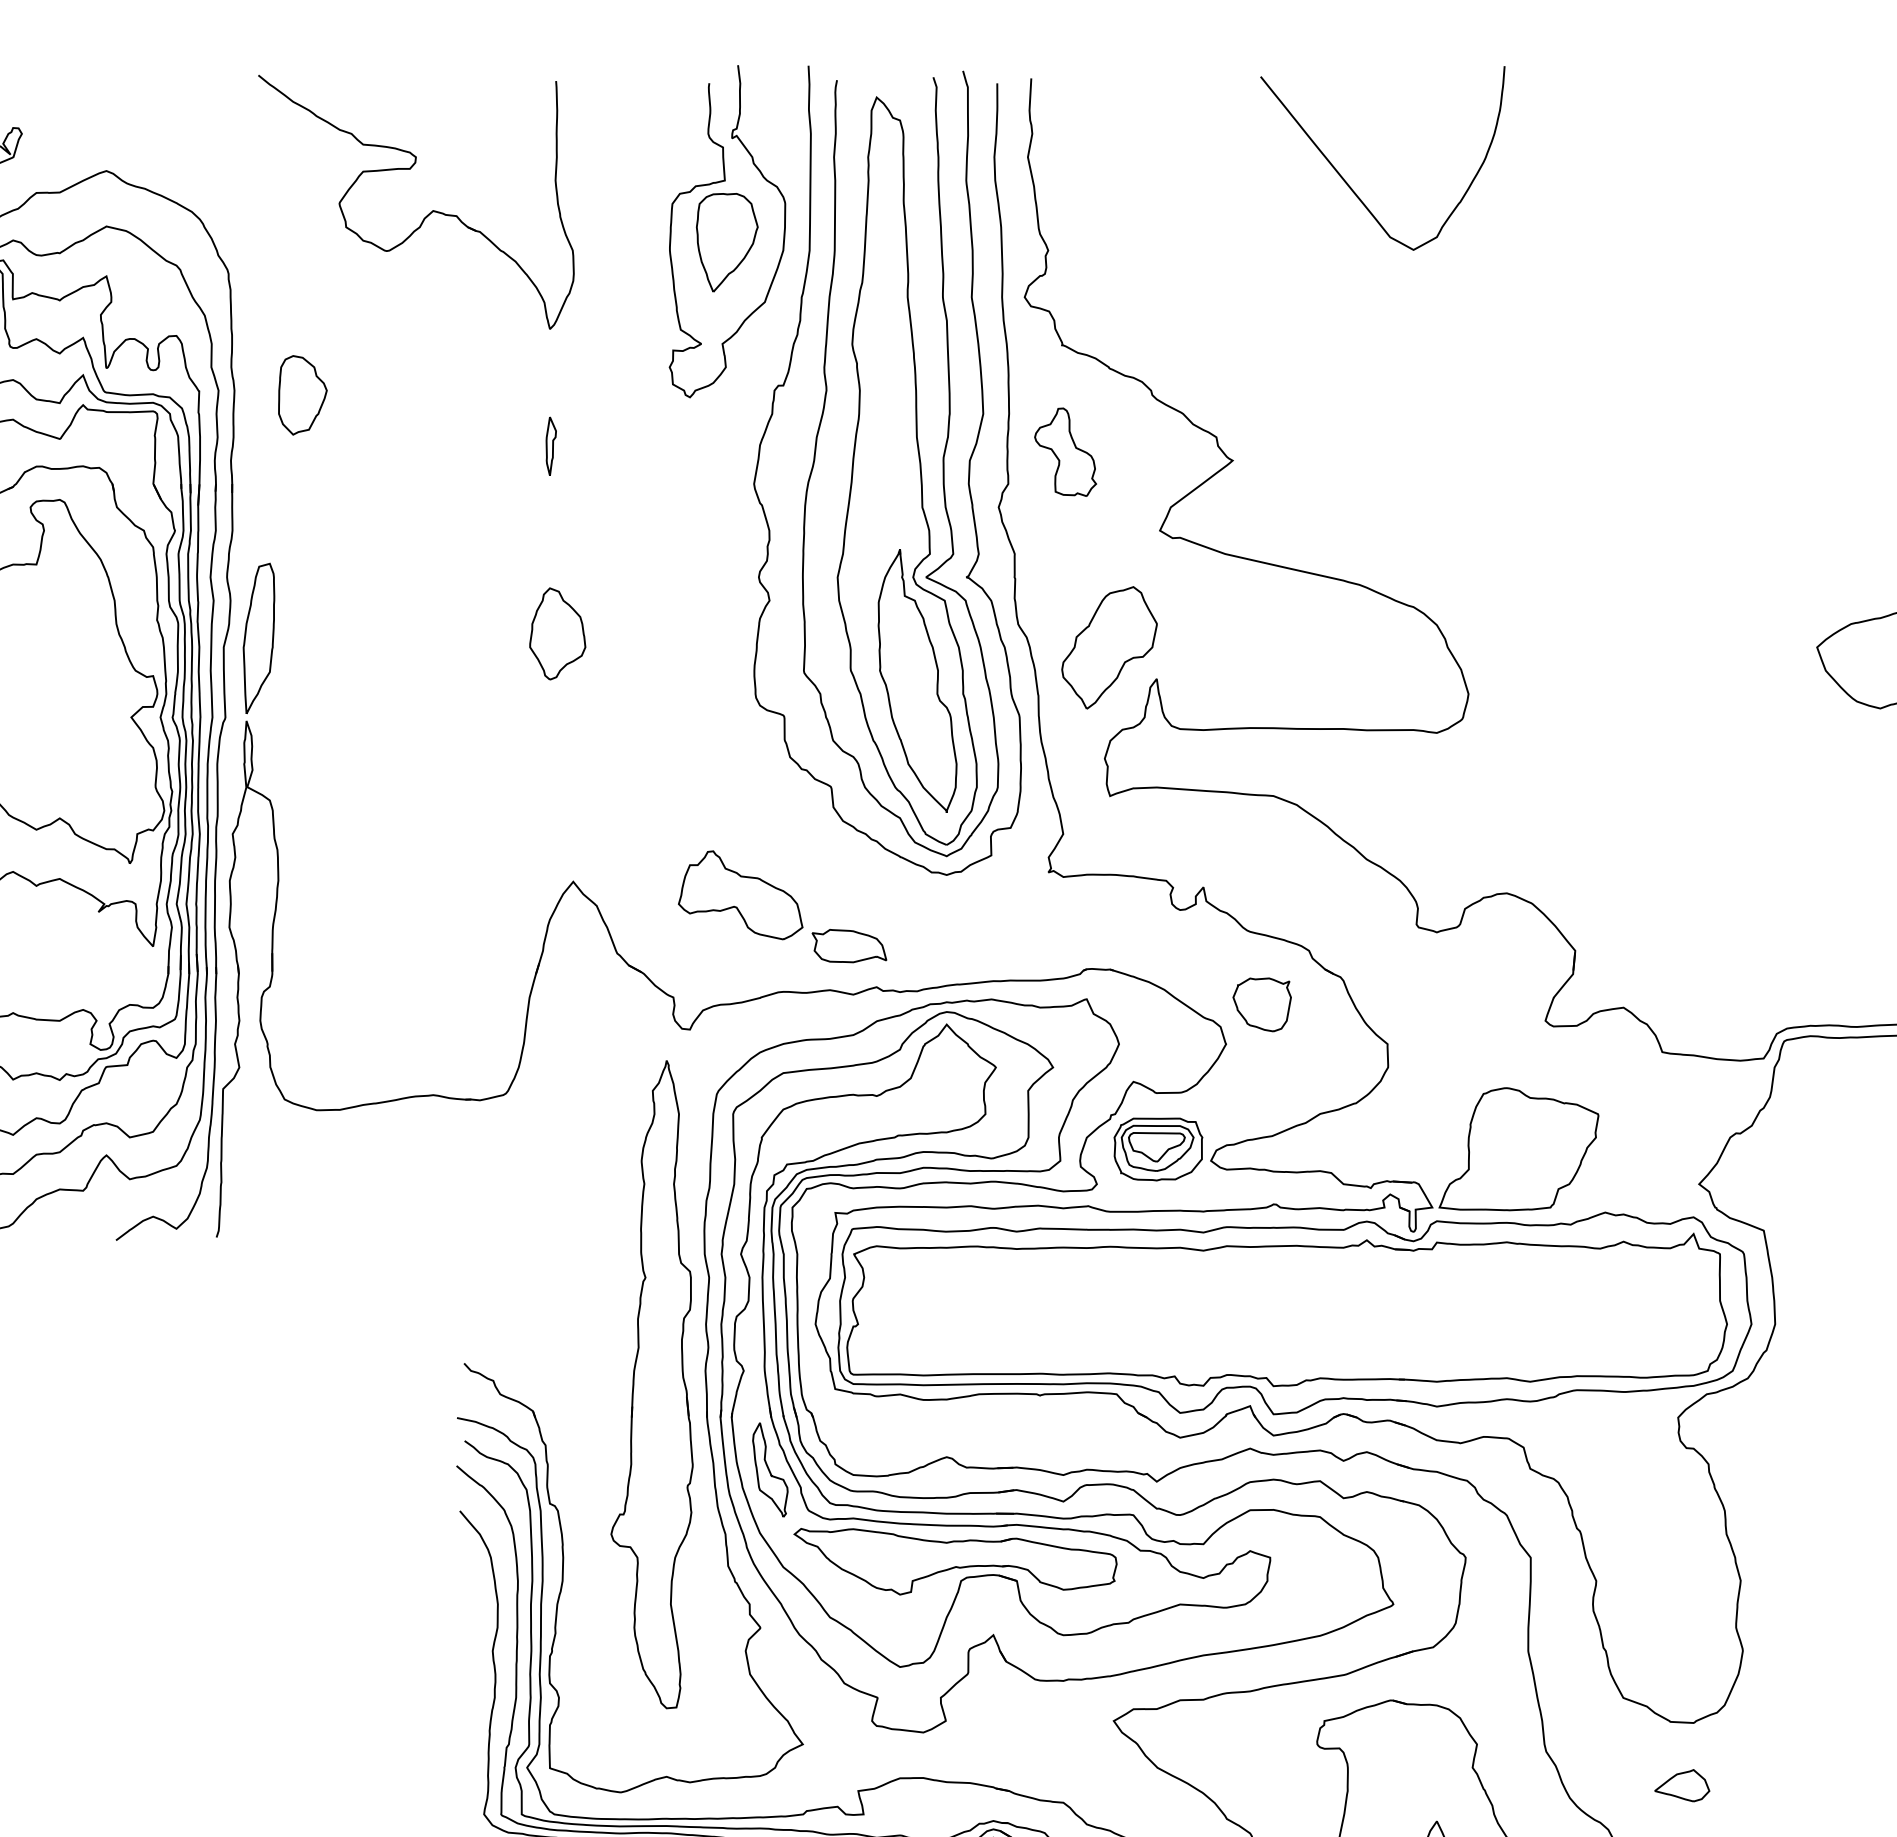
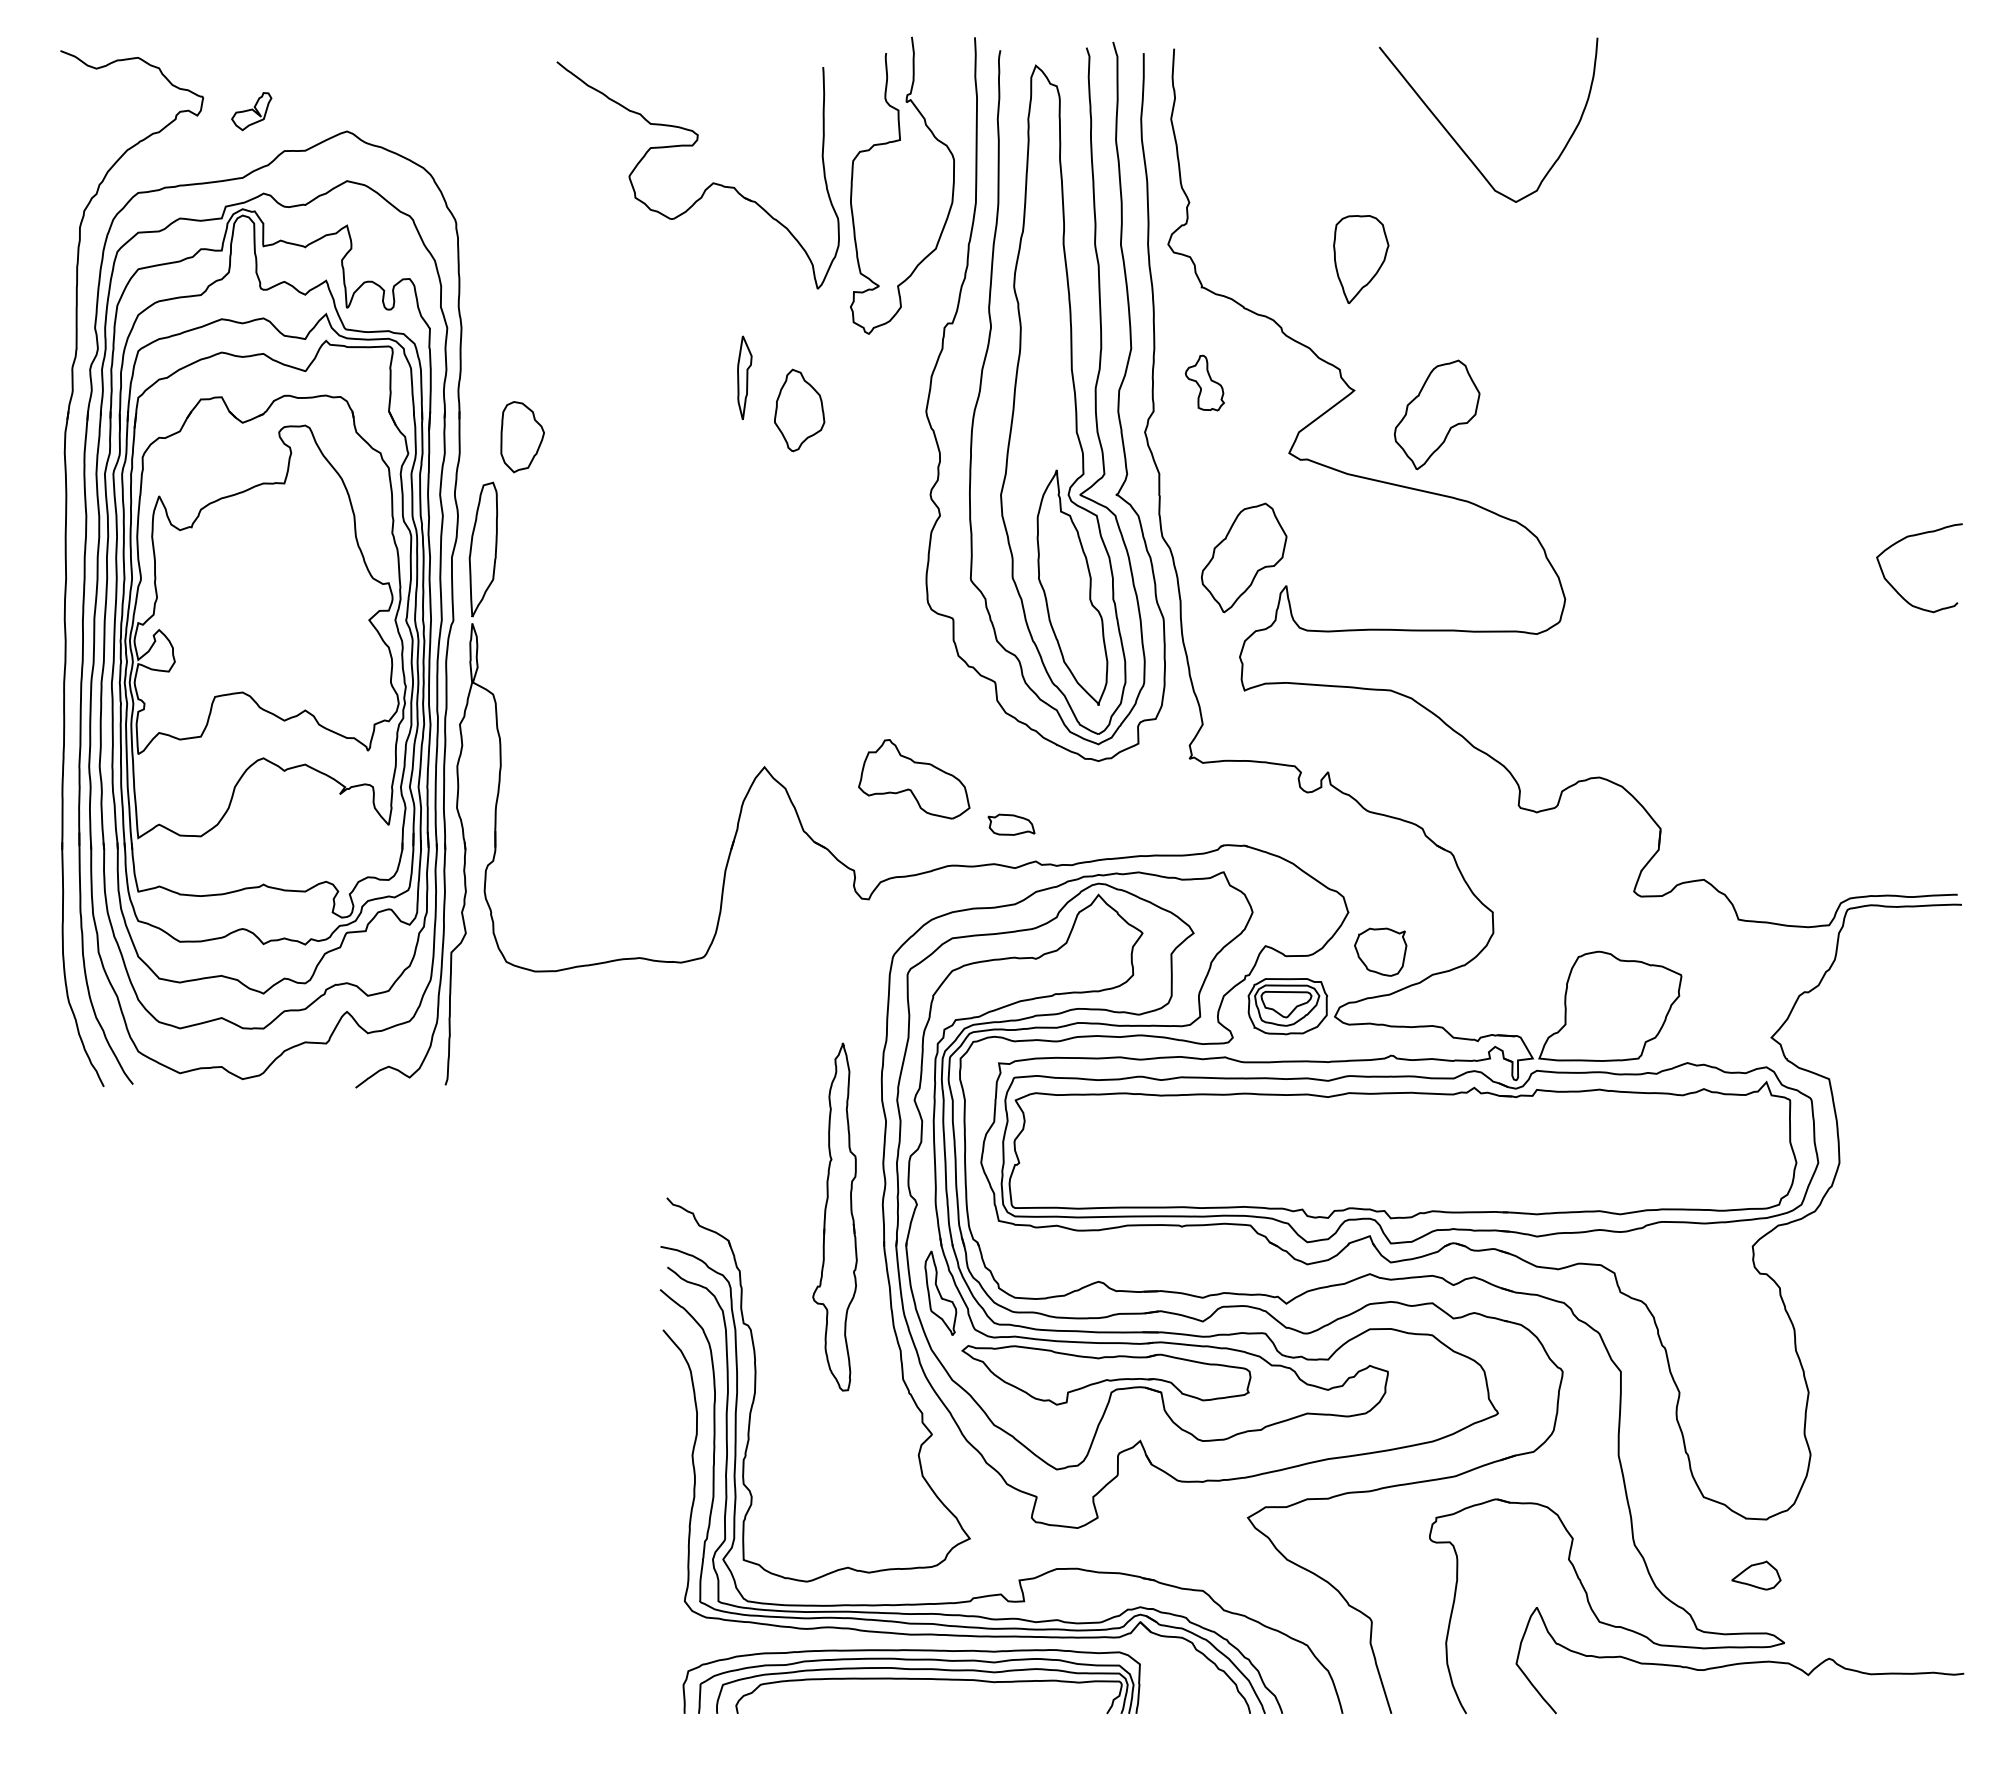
part: (425, 215) -> (706, 187), moved
part: (727, 242) -> (1361, 259), moved
part: (302, 395) -> (522, 437), moved
part: (550, 446) -> (744, 377), size x1.6
part: (1065, 452) -> (1204, 383), size x0.7
part: (1325, 487) -> (1437, 414), added
part: (557, 633) -> (799, 410), moved
part: (849, 945) -> (1011, 824), size x0.7
part: (1261, 1004) -> (1380, 951), moved
part: (651, 1384) -> (834, 1216), size x0.6

